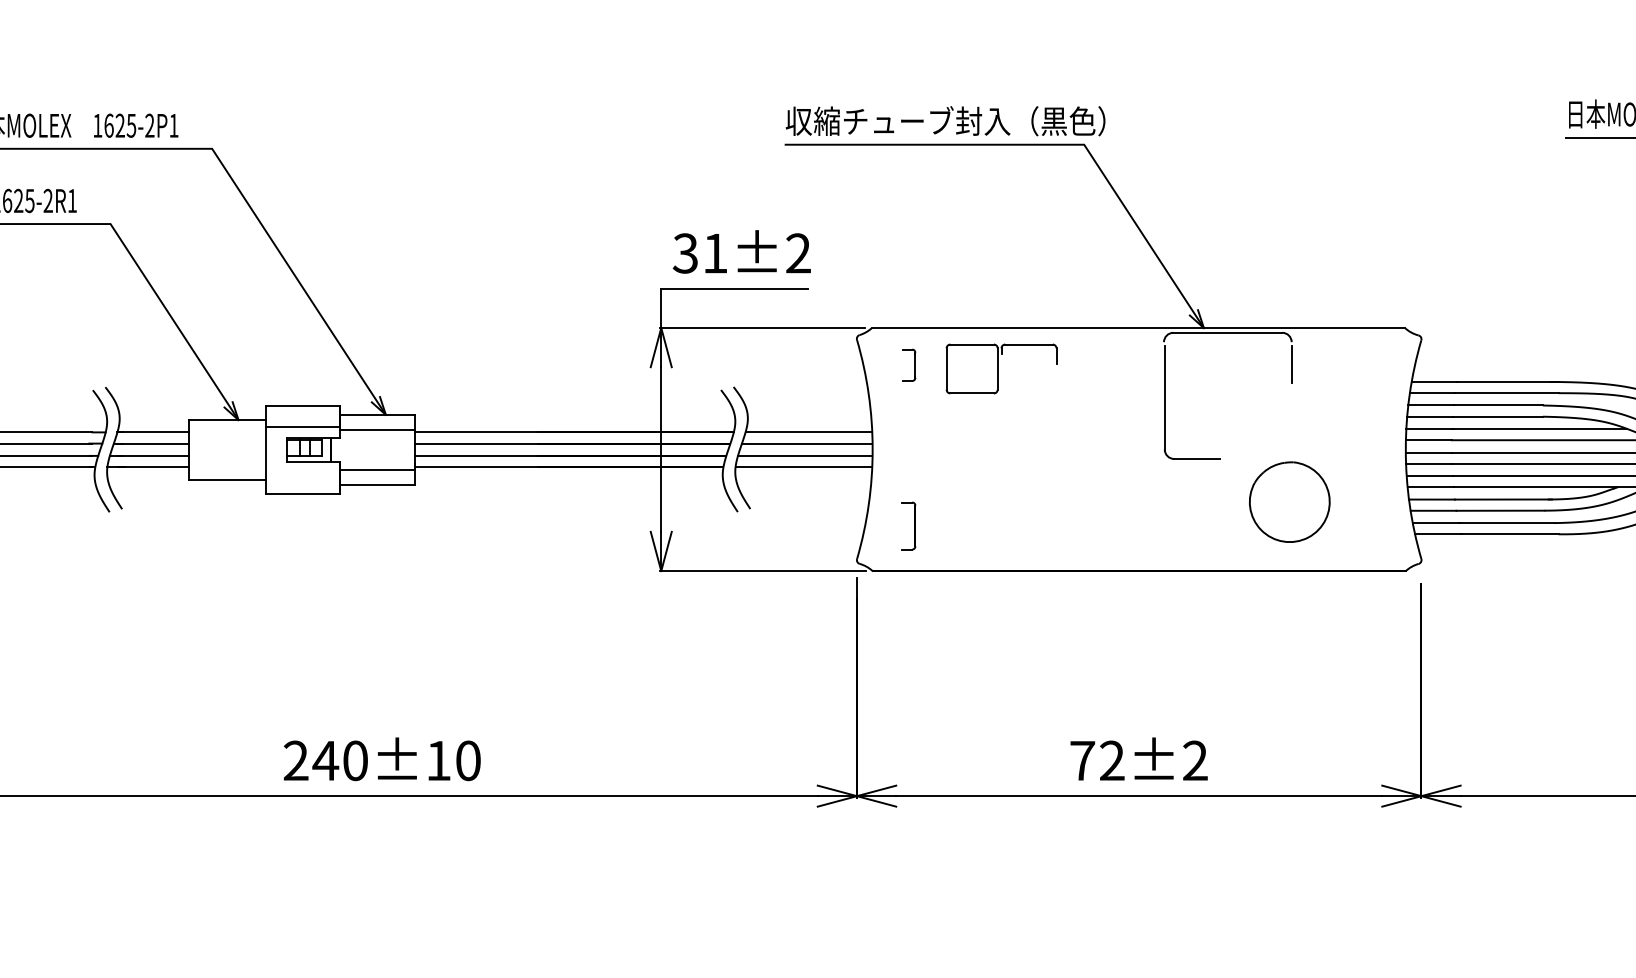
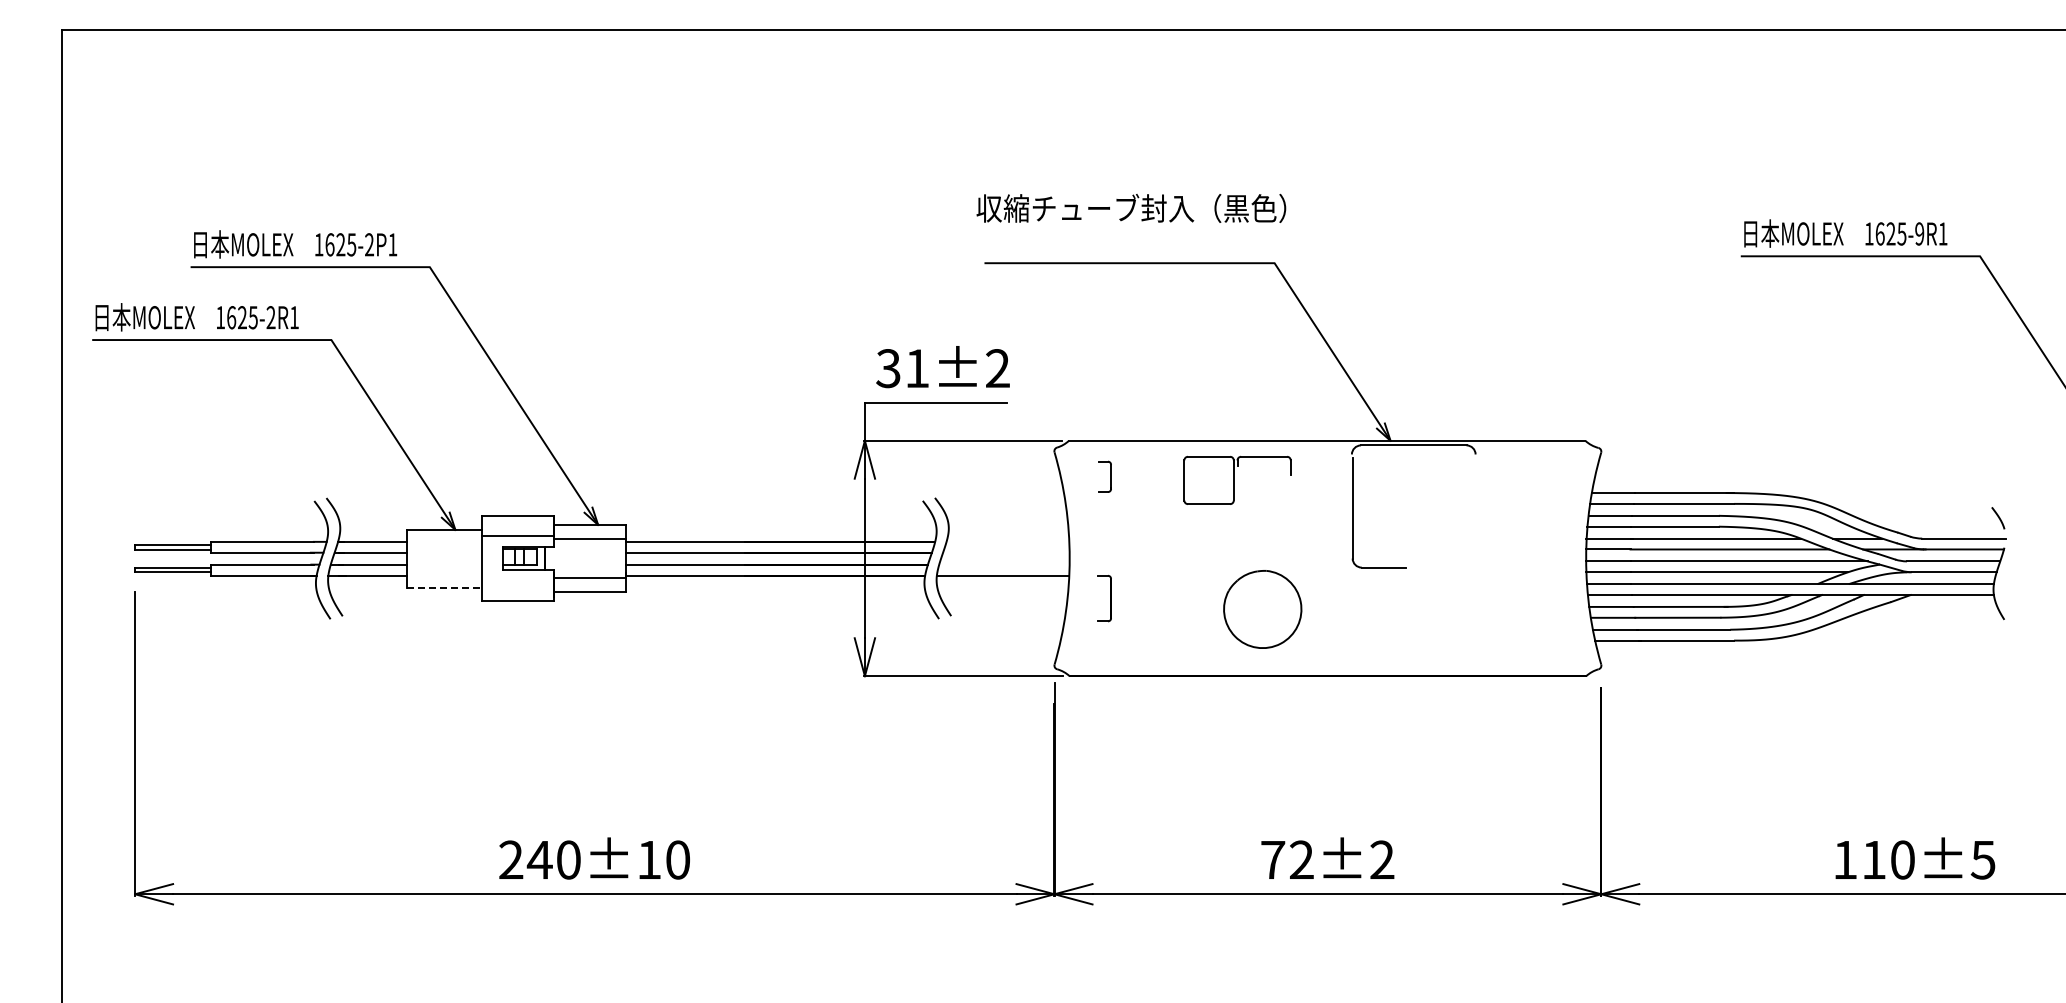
text: (945, 120) -> (1131, 207), moved
line: (1292, 363) -> (1476, 475), removed
part: (1001, 369) -> (1237, 480), moved
line: (808, 432) -> (1007, 541), removed
line: (807, 443) -> (1006, 552), removed
line: (805, 455) -> (1004, 564), removed
line: (227, 479) -> (444, 587), solid -> dashed
part: (1289, 502) -> (1262, 609), moved
part: (908, 525) -> (1104, 598), moved

